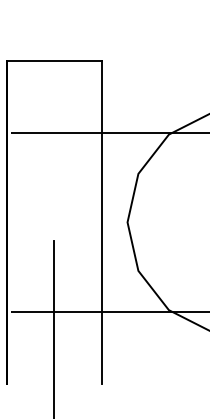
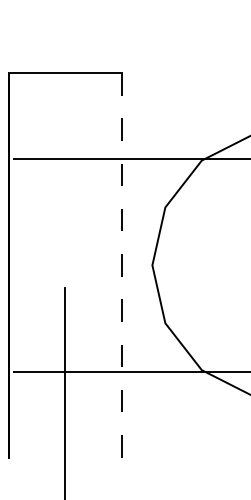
line: (101, 221) -> (121, 264), solid -> dashed

